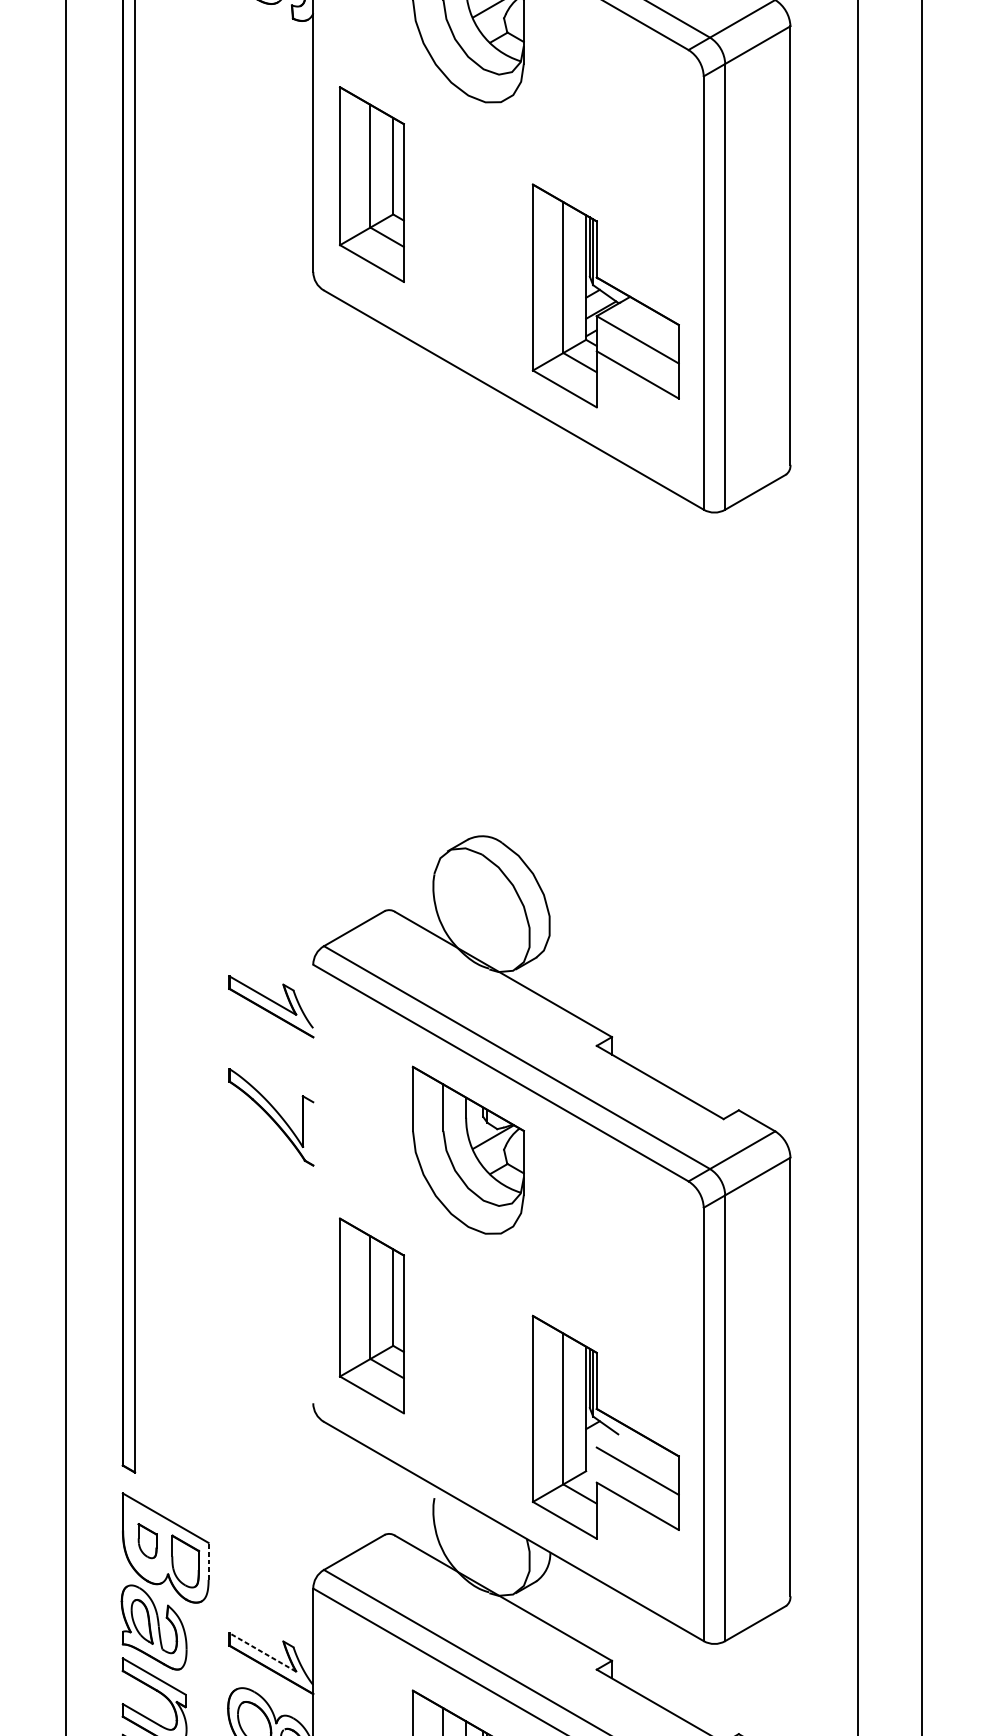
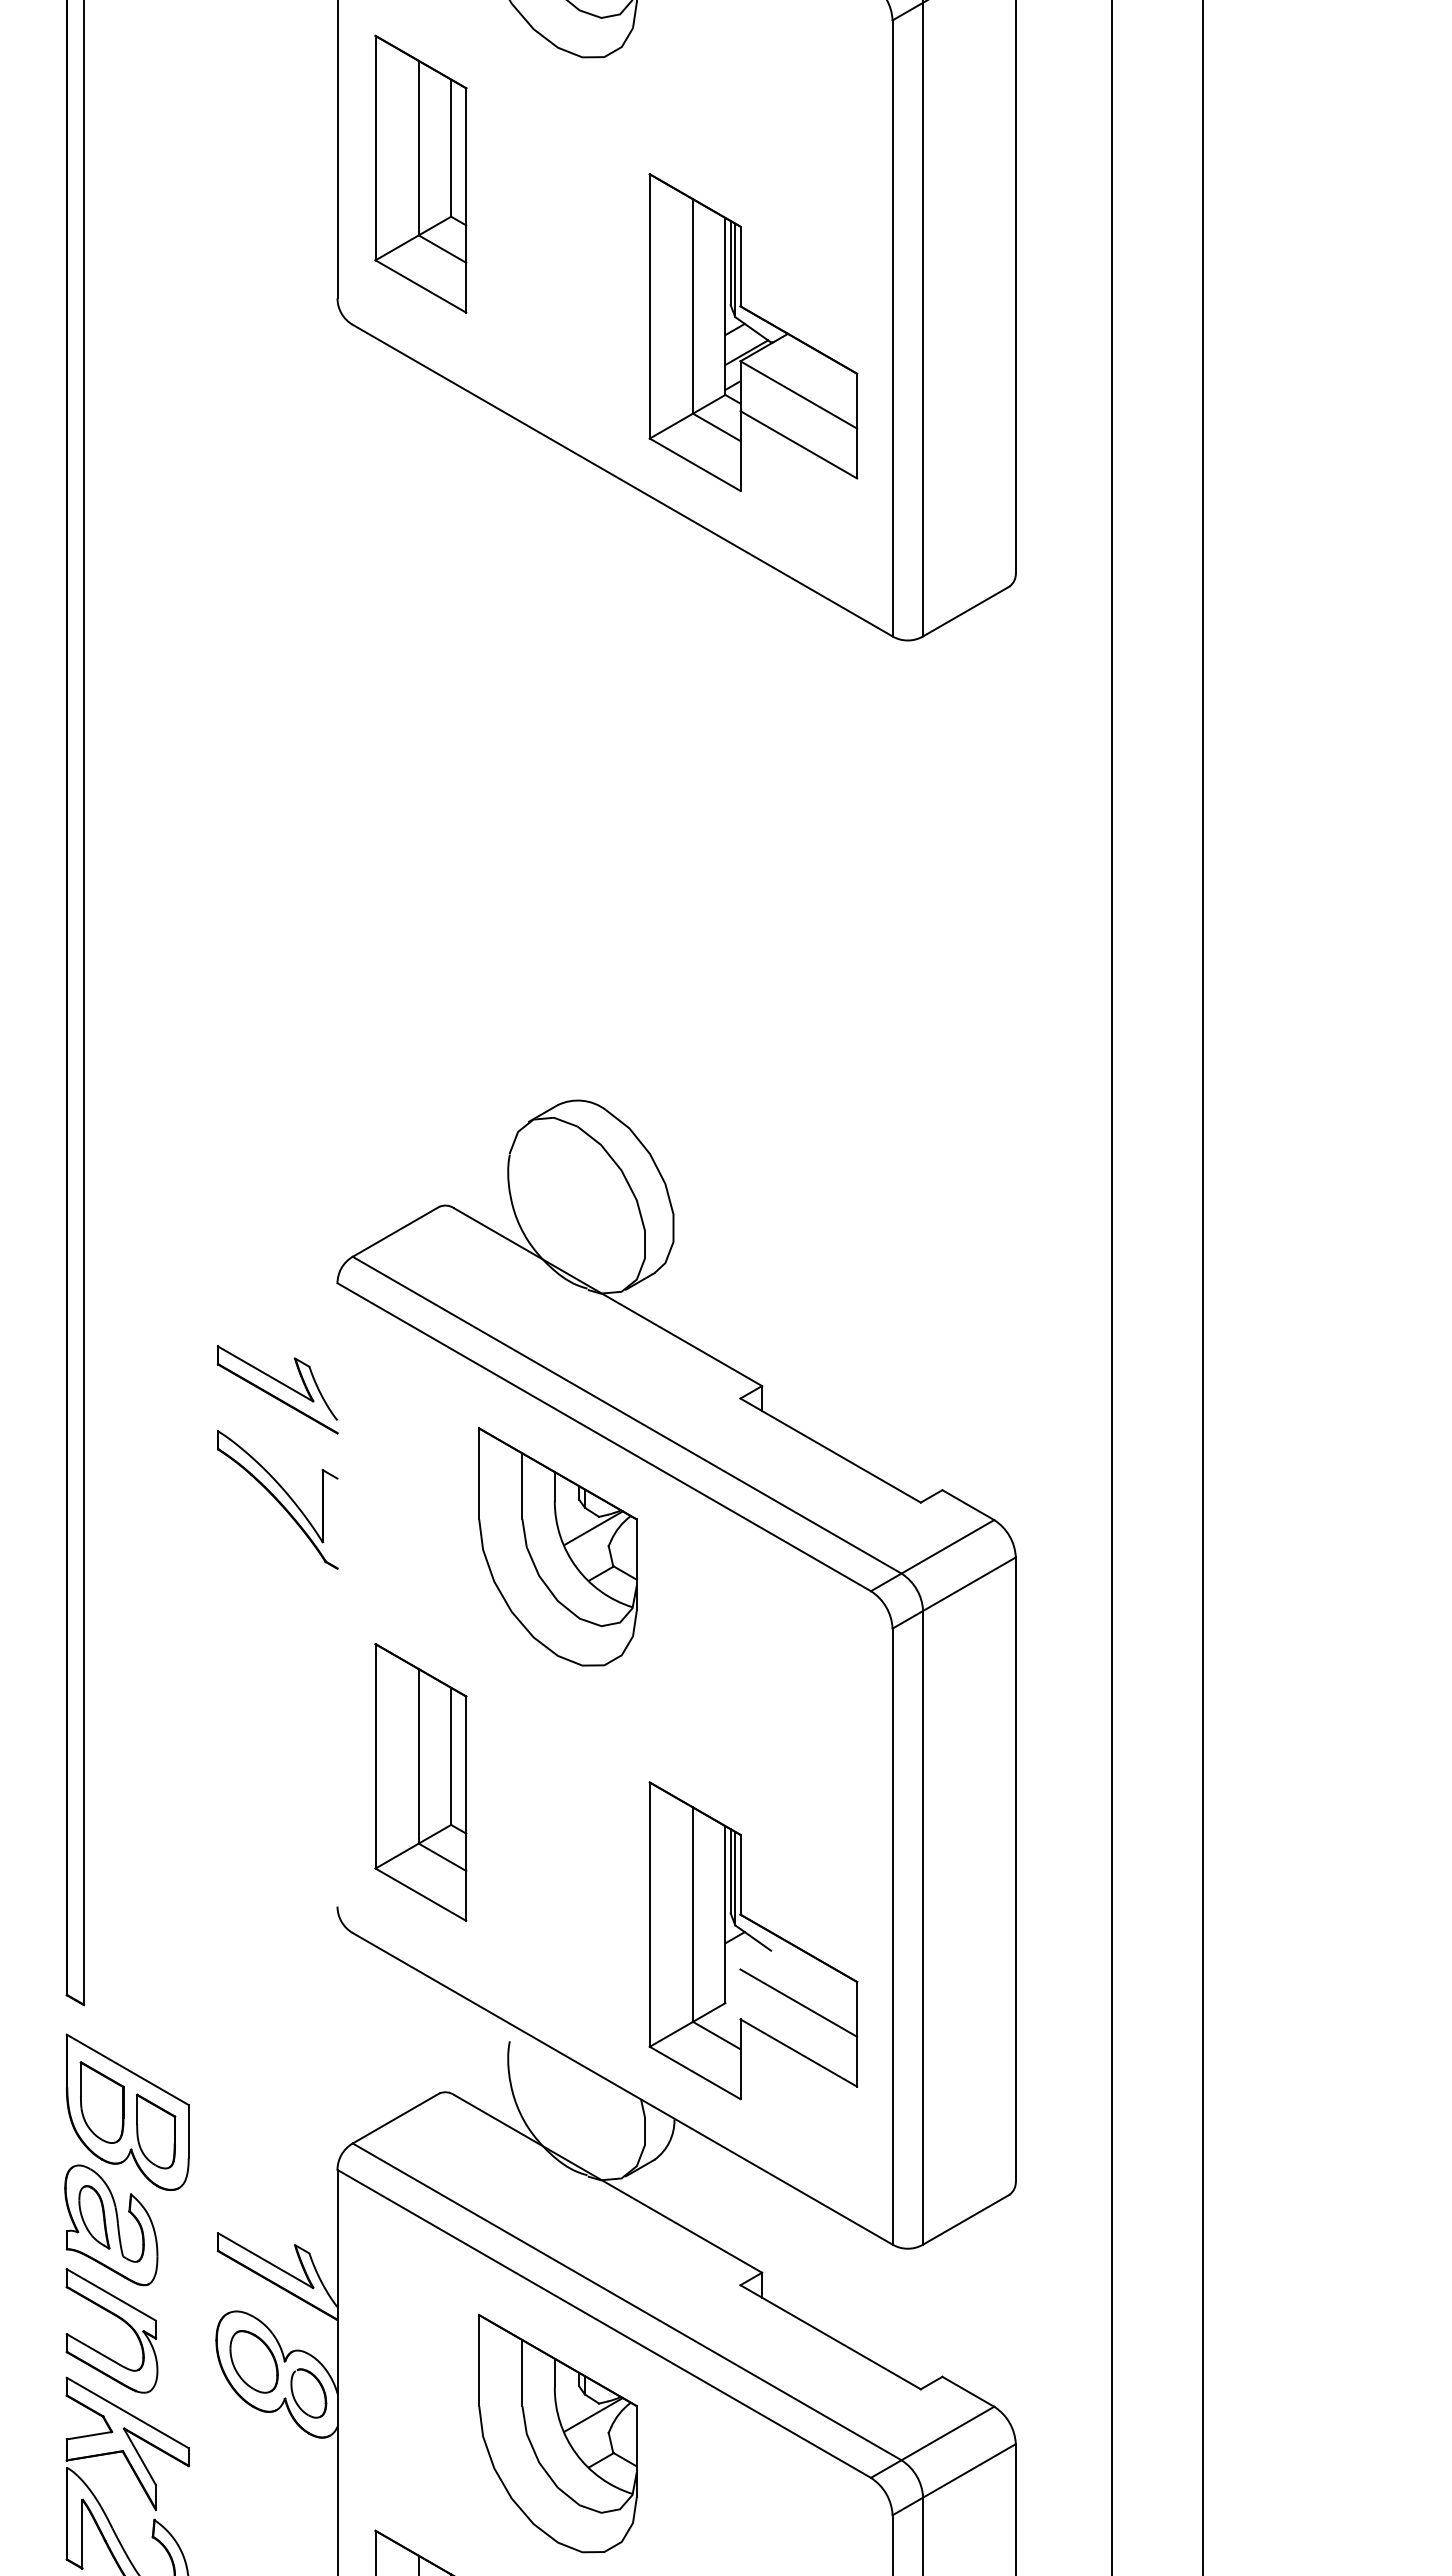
part: (272, 1002) -> (279, 1383), moved
part: (147, 1541) -> (101, 2102), size x1.67
line: (208, 1560) -> (188, 2130), dashed -> solid
line: (262, 1652) -> (265, 2260), dashed -> solid

